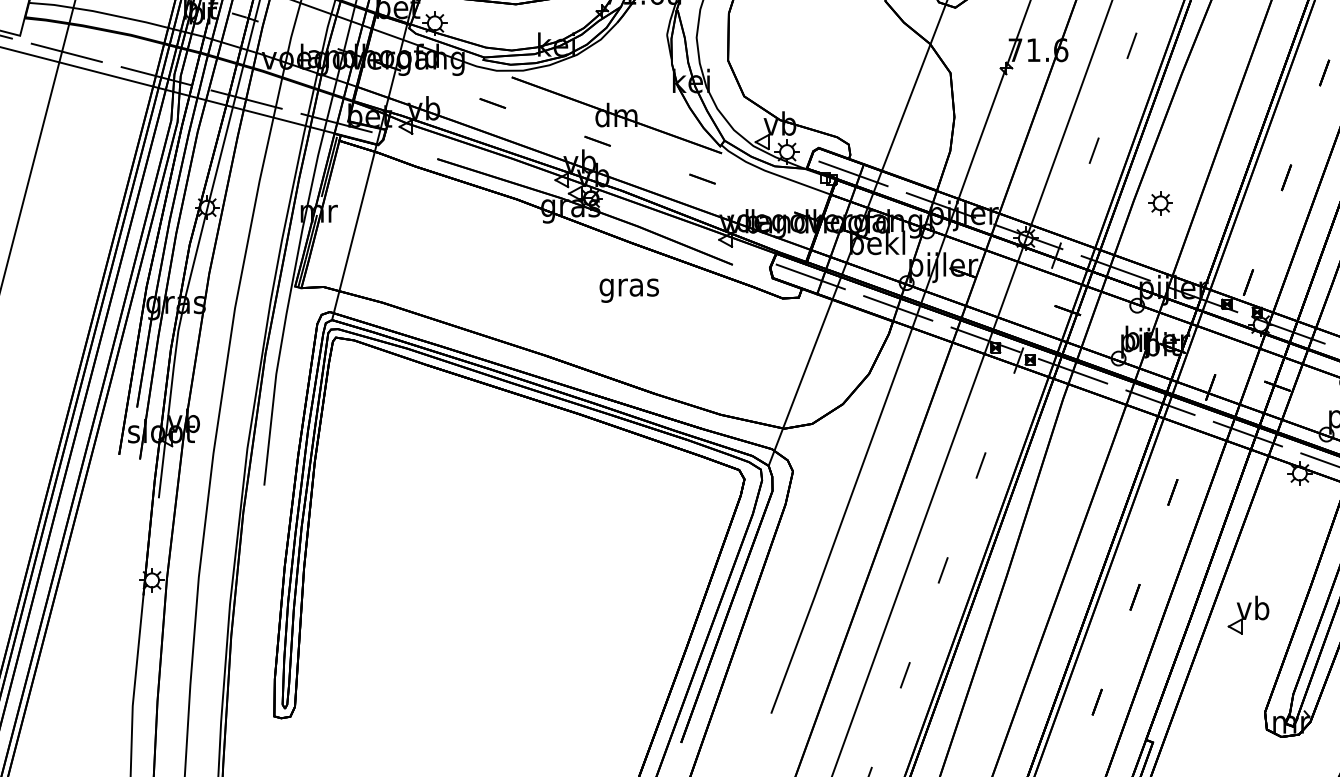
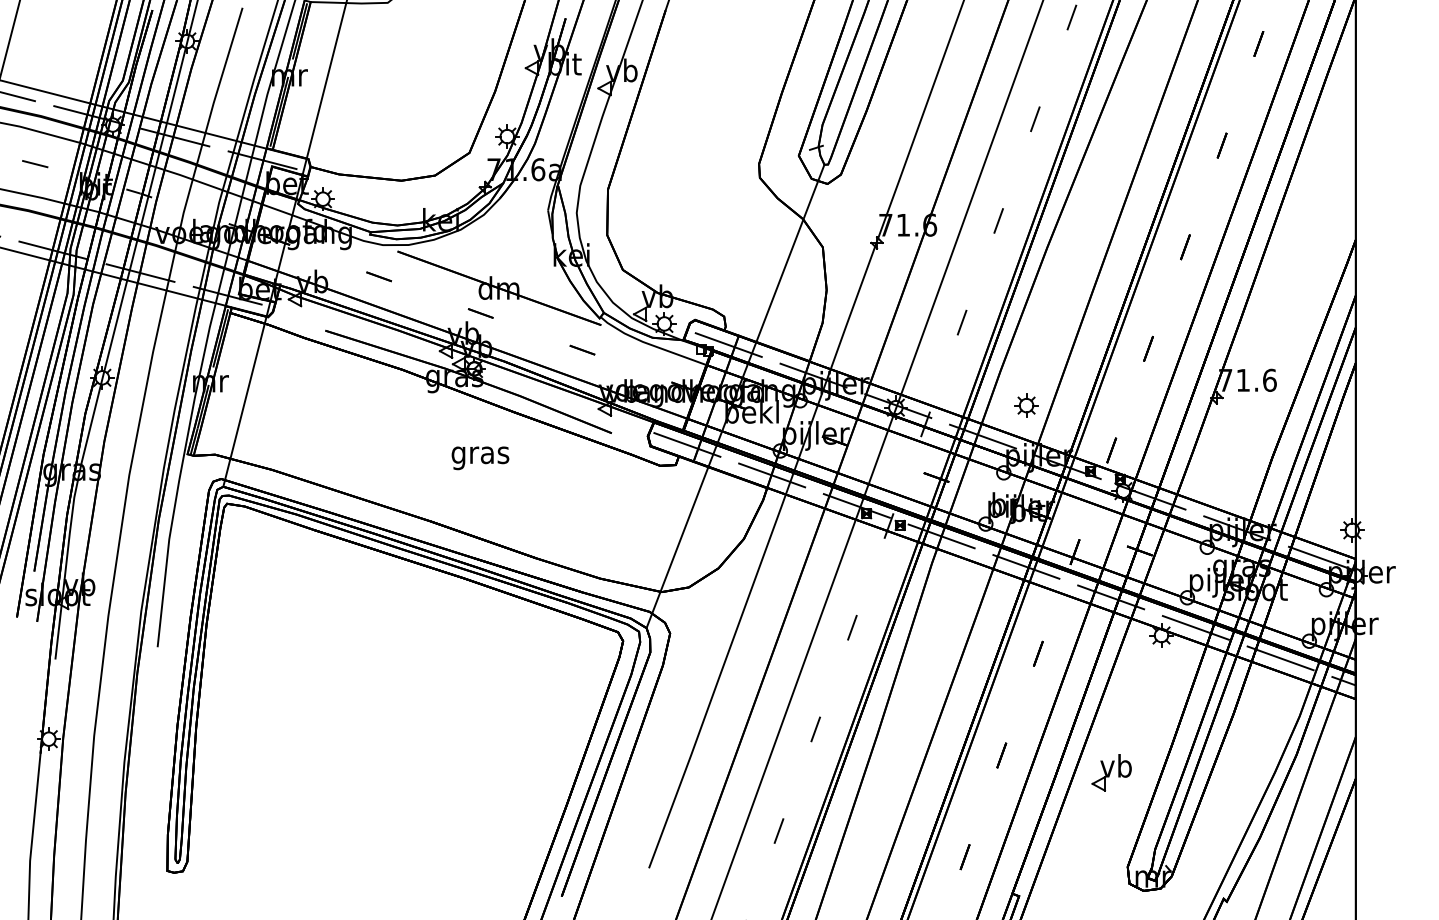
part: (1160, 203) -> (1026, 405), moved
text: (629, 290) -> (480, 458), moved

